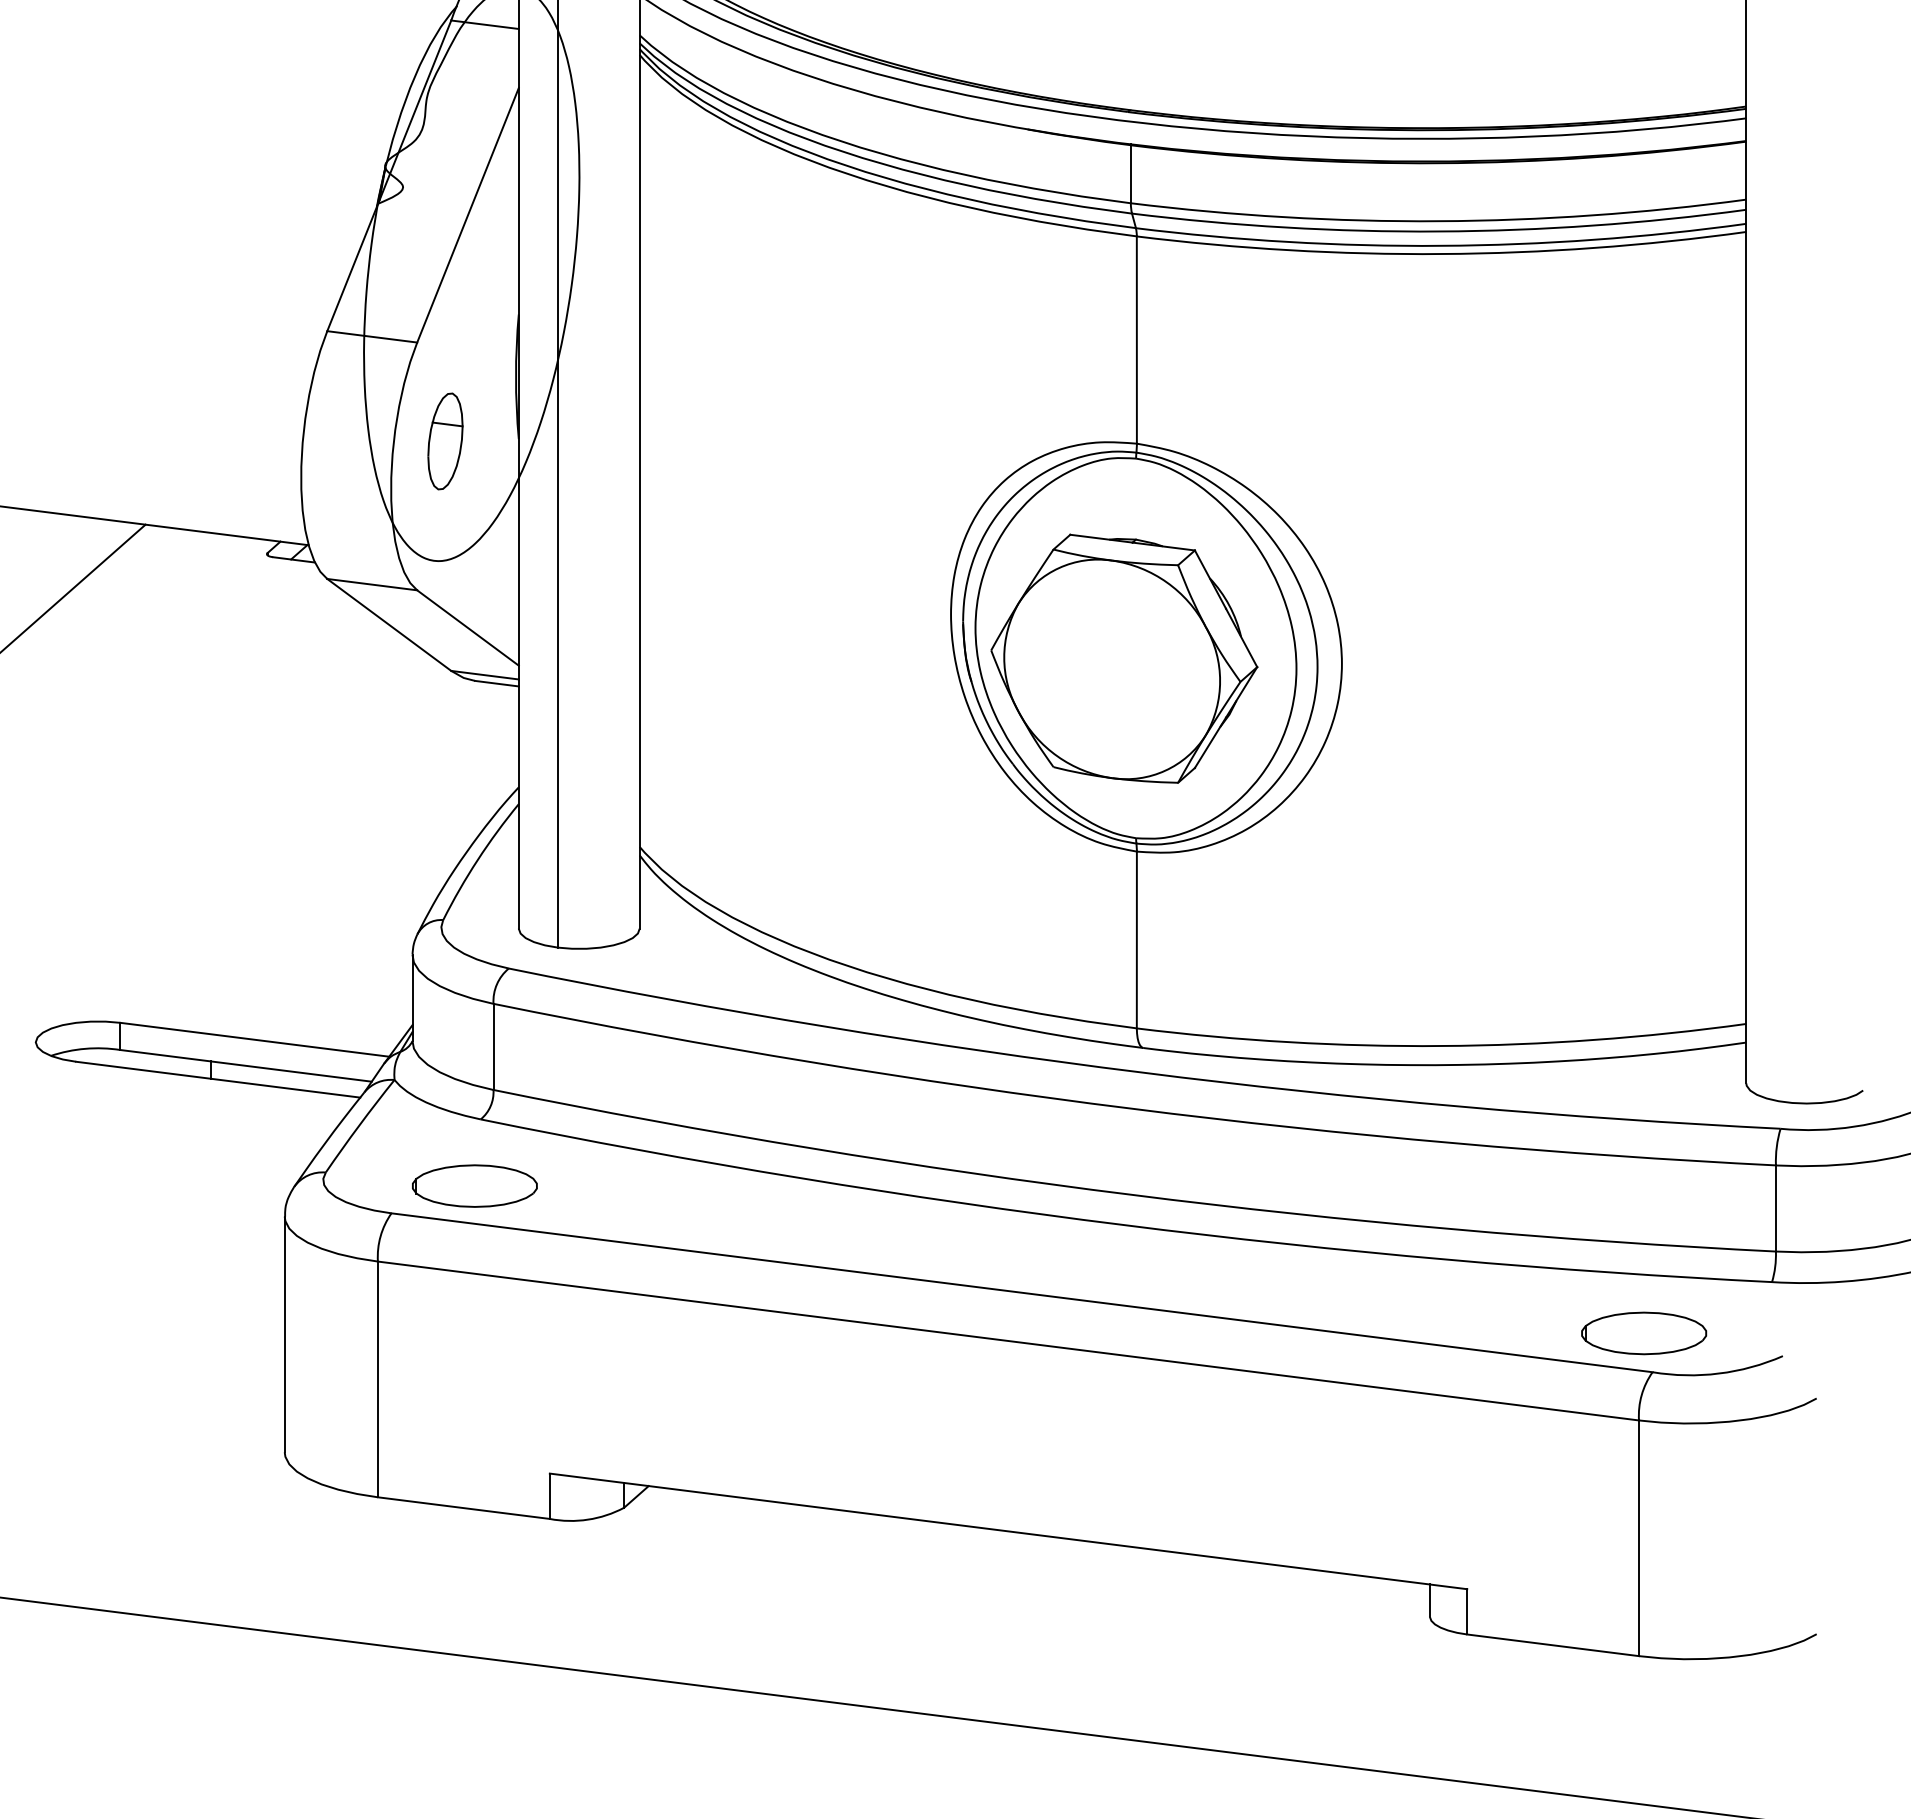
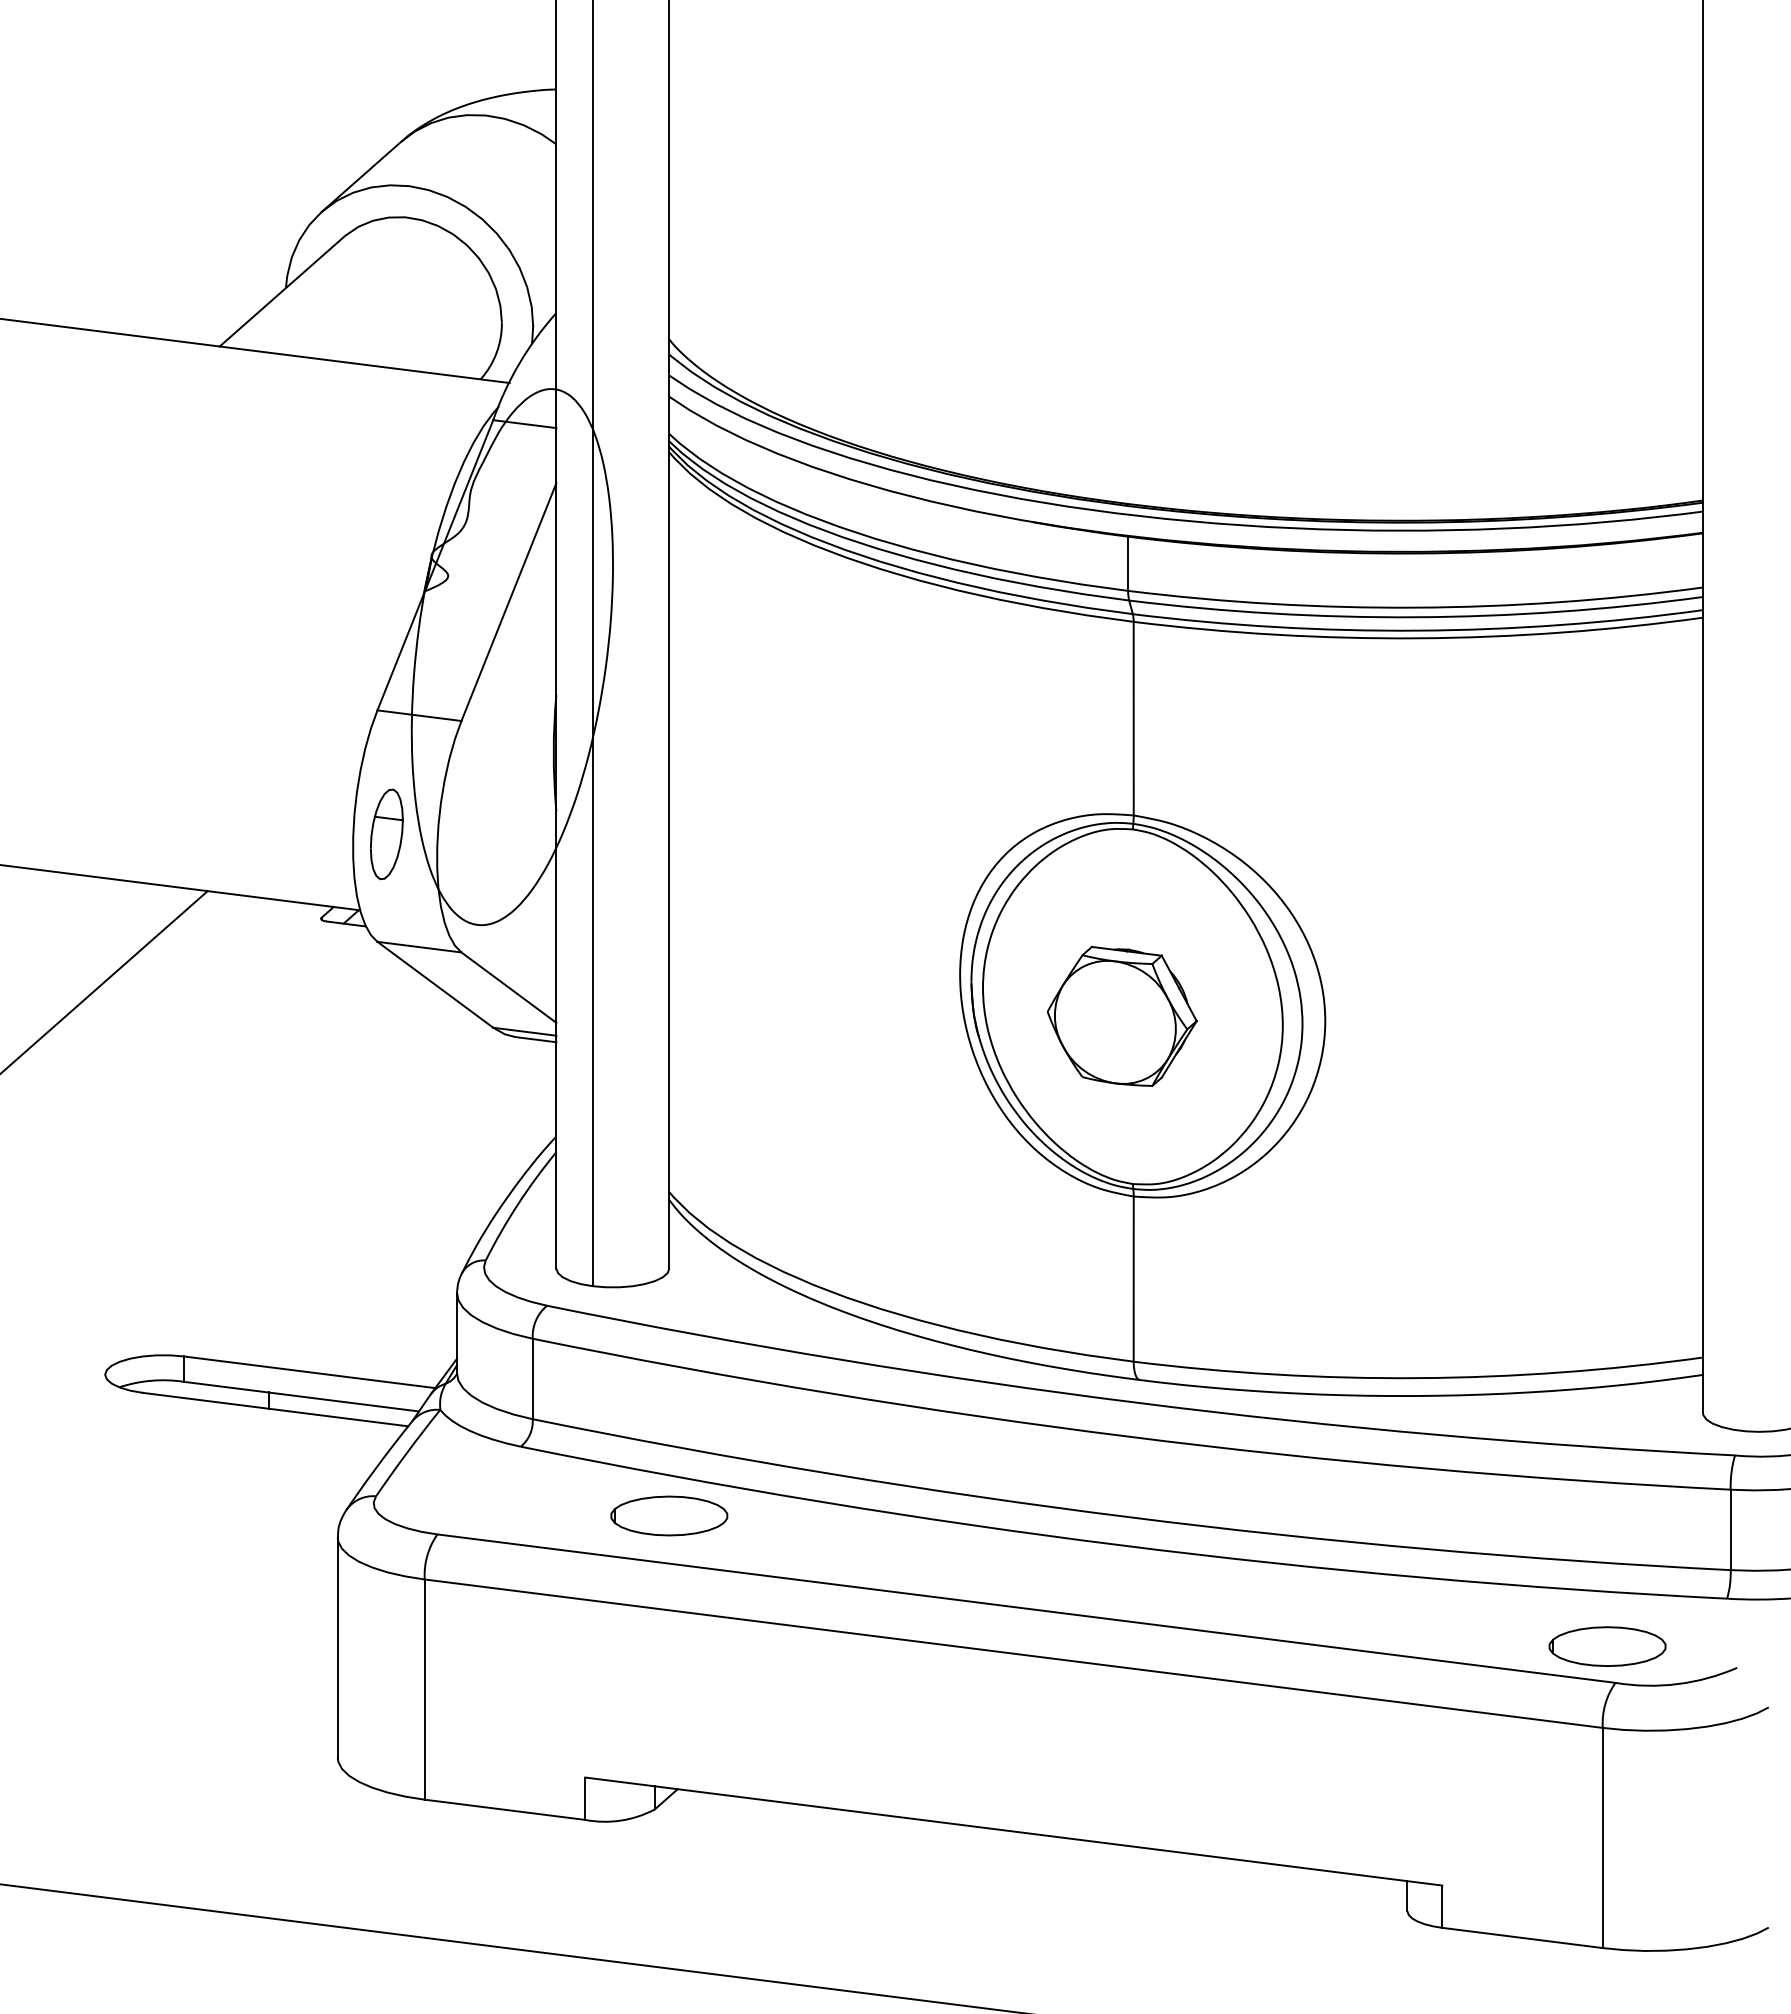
part: (445, 441) -> (386, 834), moved
part: (1124, 658) -> (1122, 1016), size x0.6
part: (475, 1185) -> (669, 1515), moved

